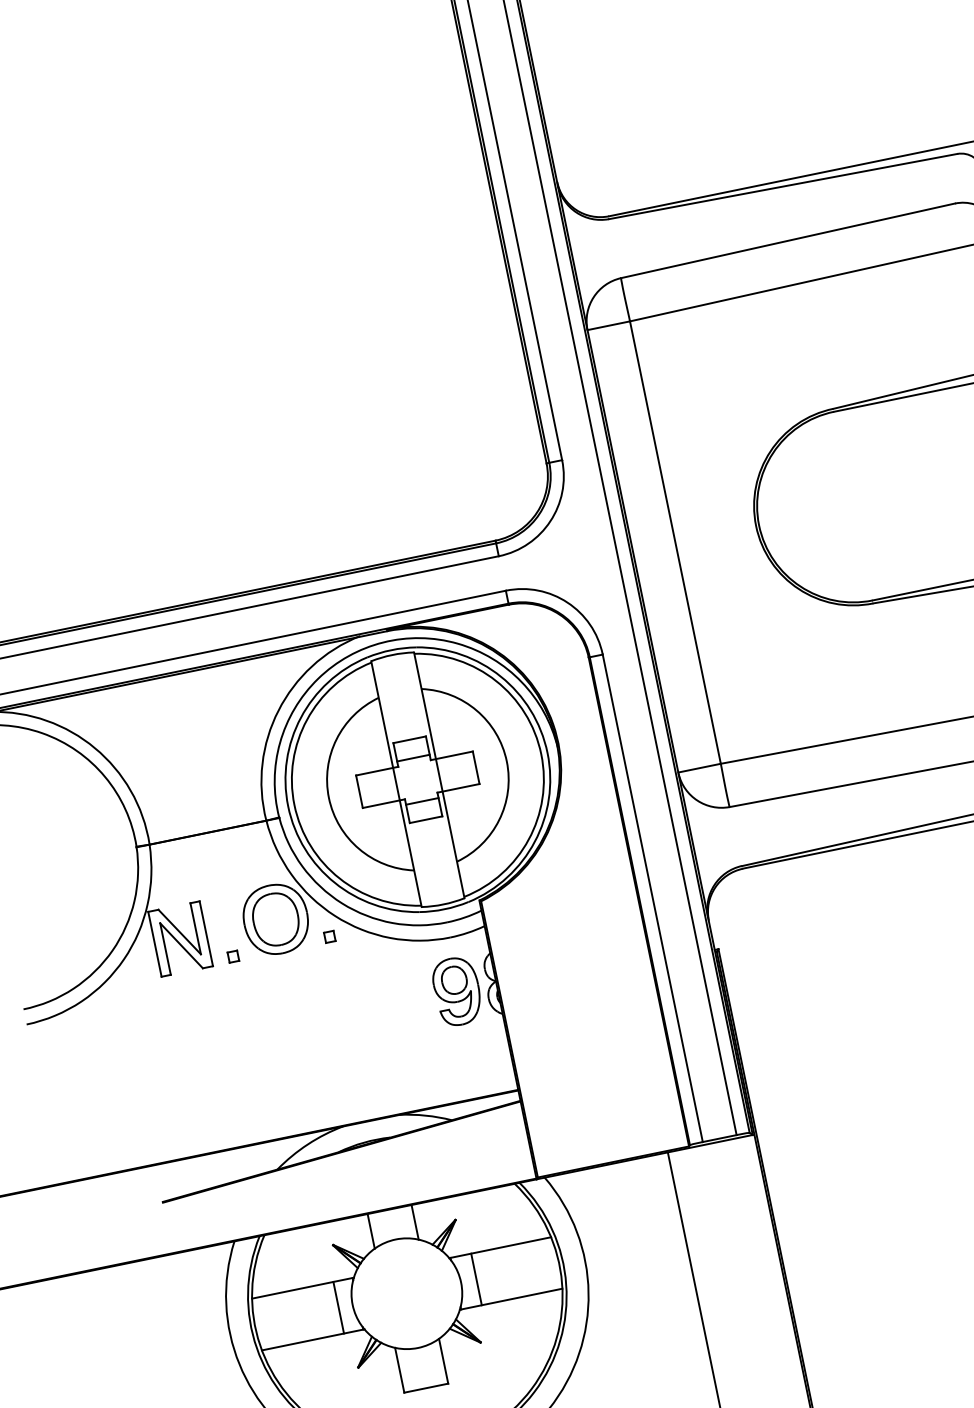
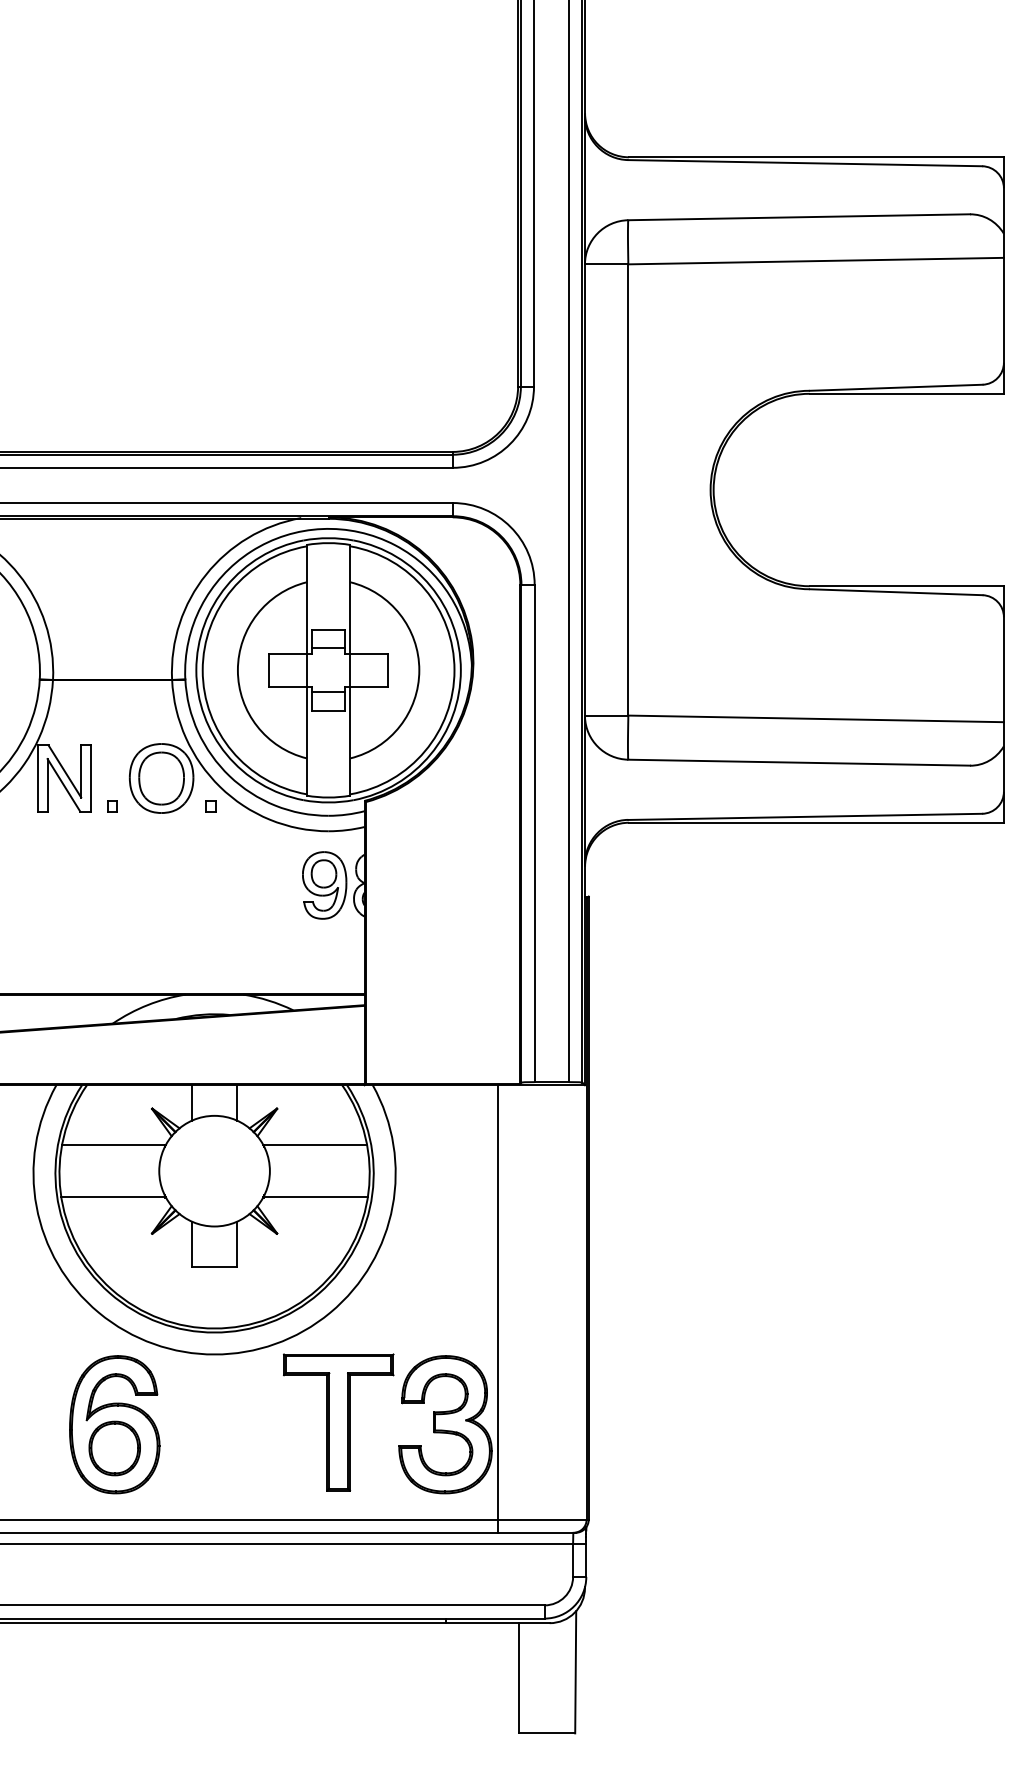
line: (476, 1278) -> (285, 1170), removed
line: (339, 1306) -> (145, 1170), removed

